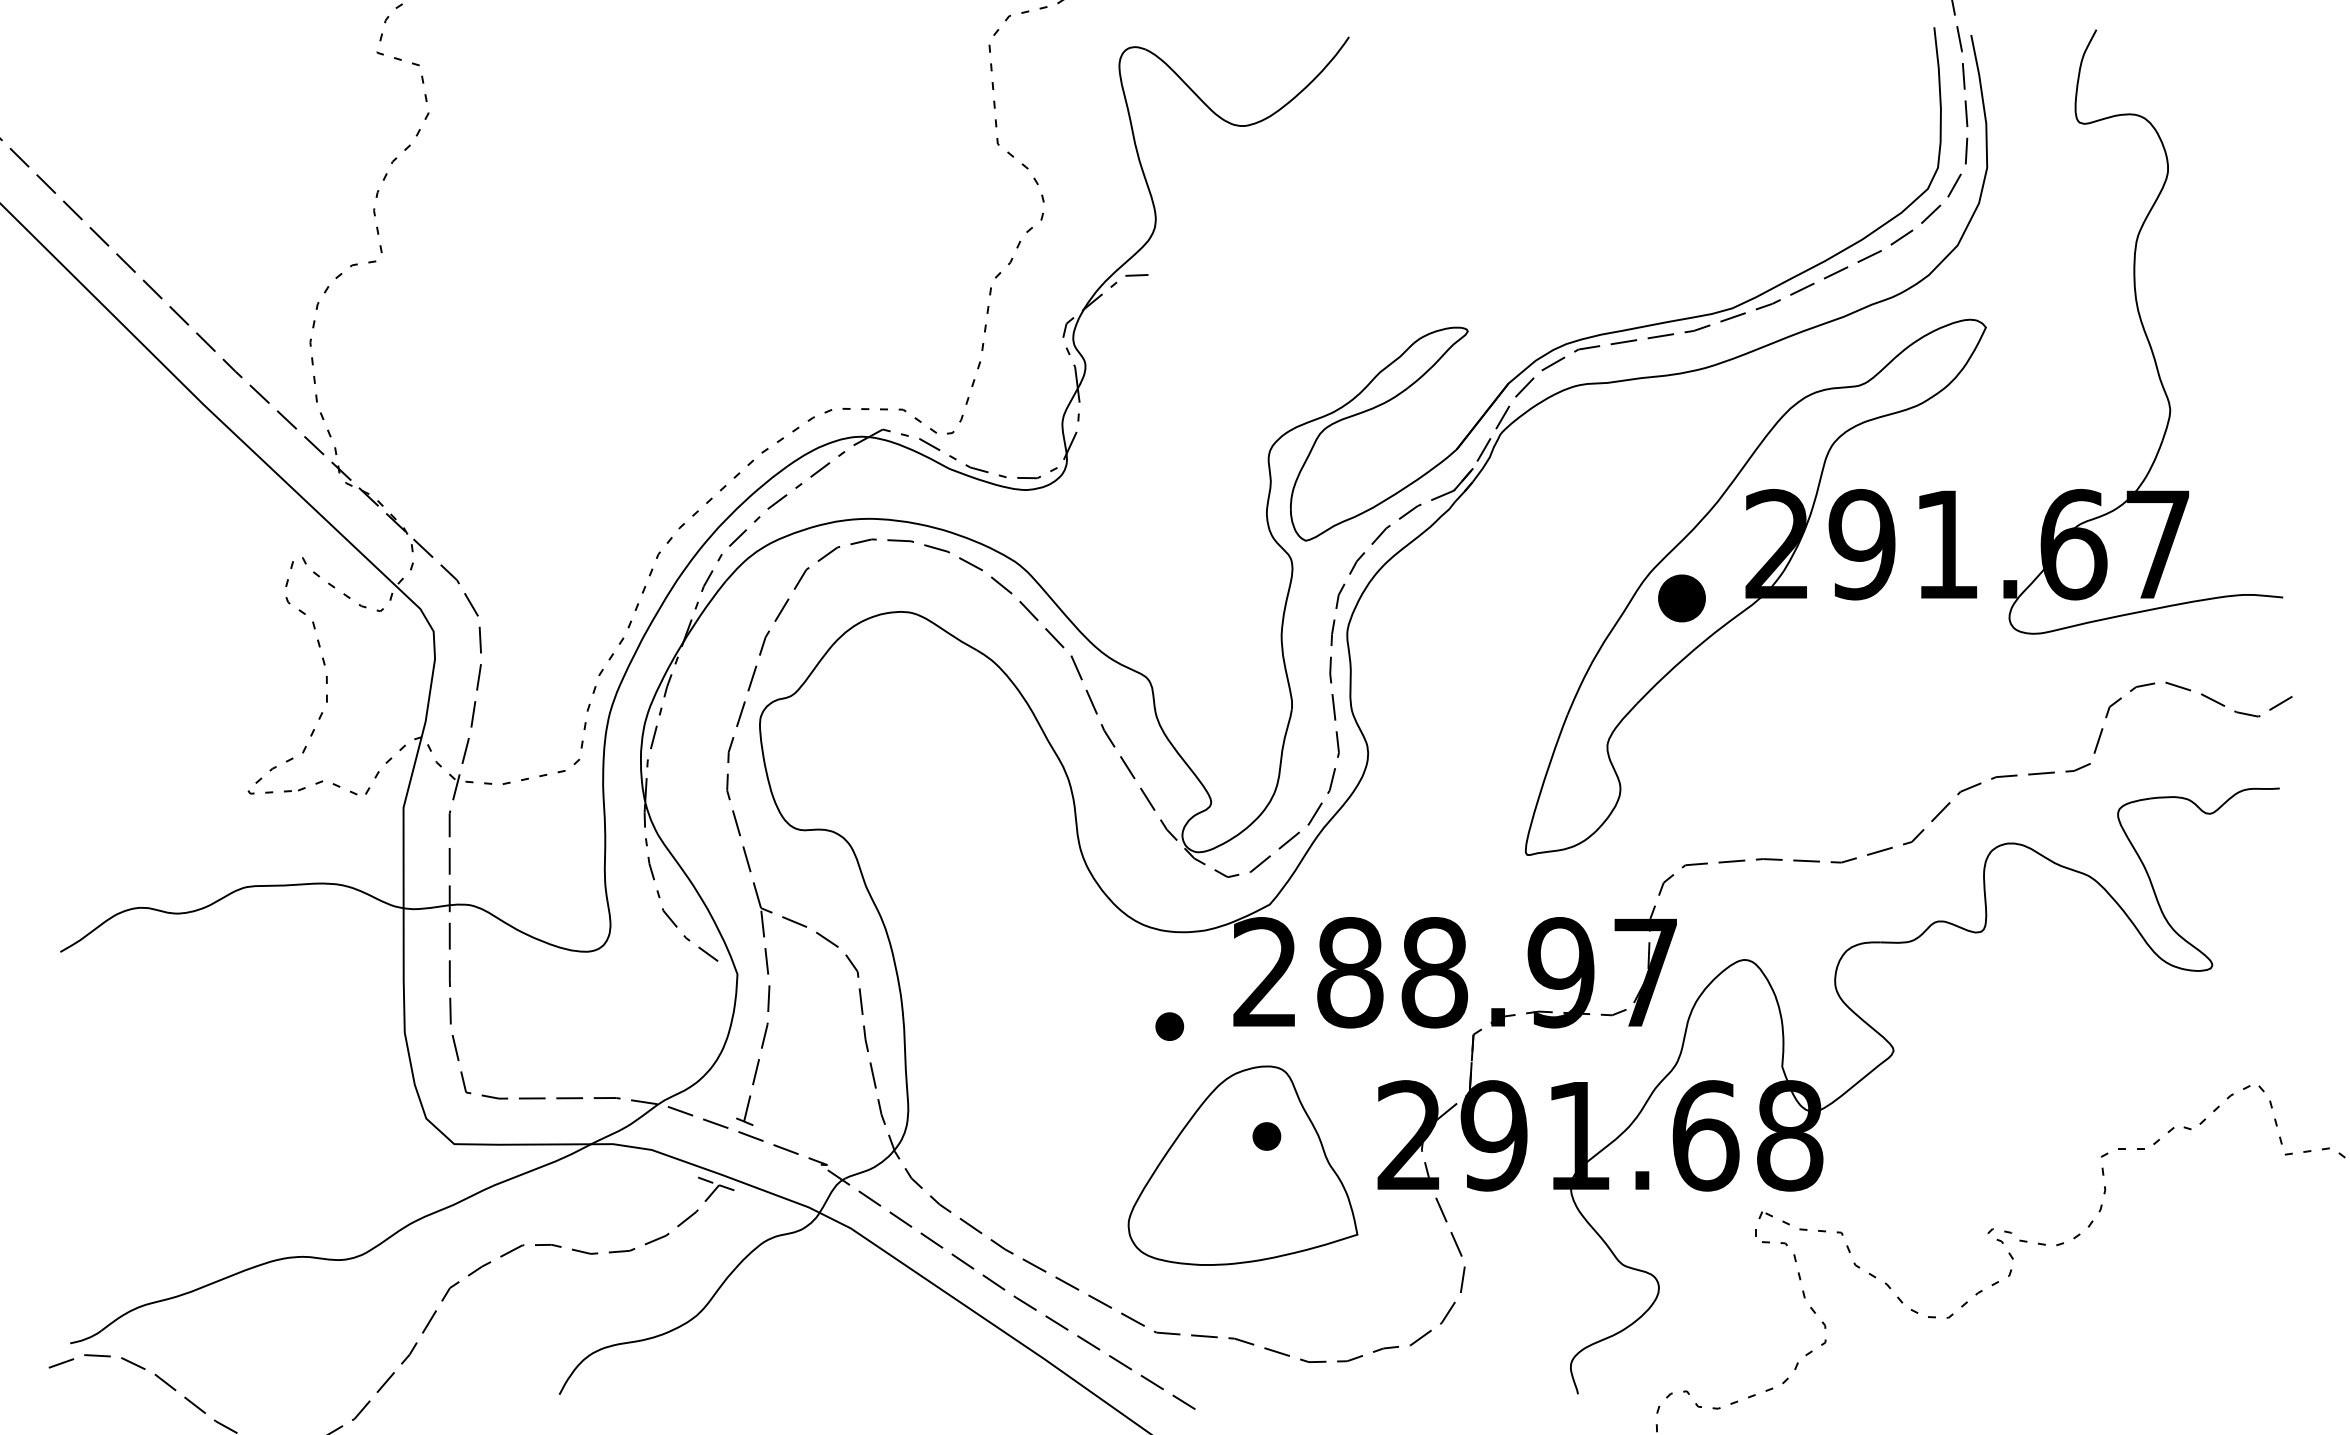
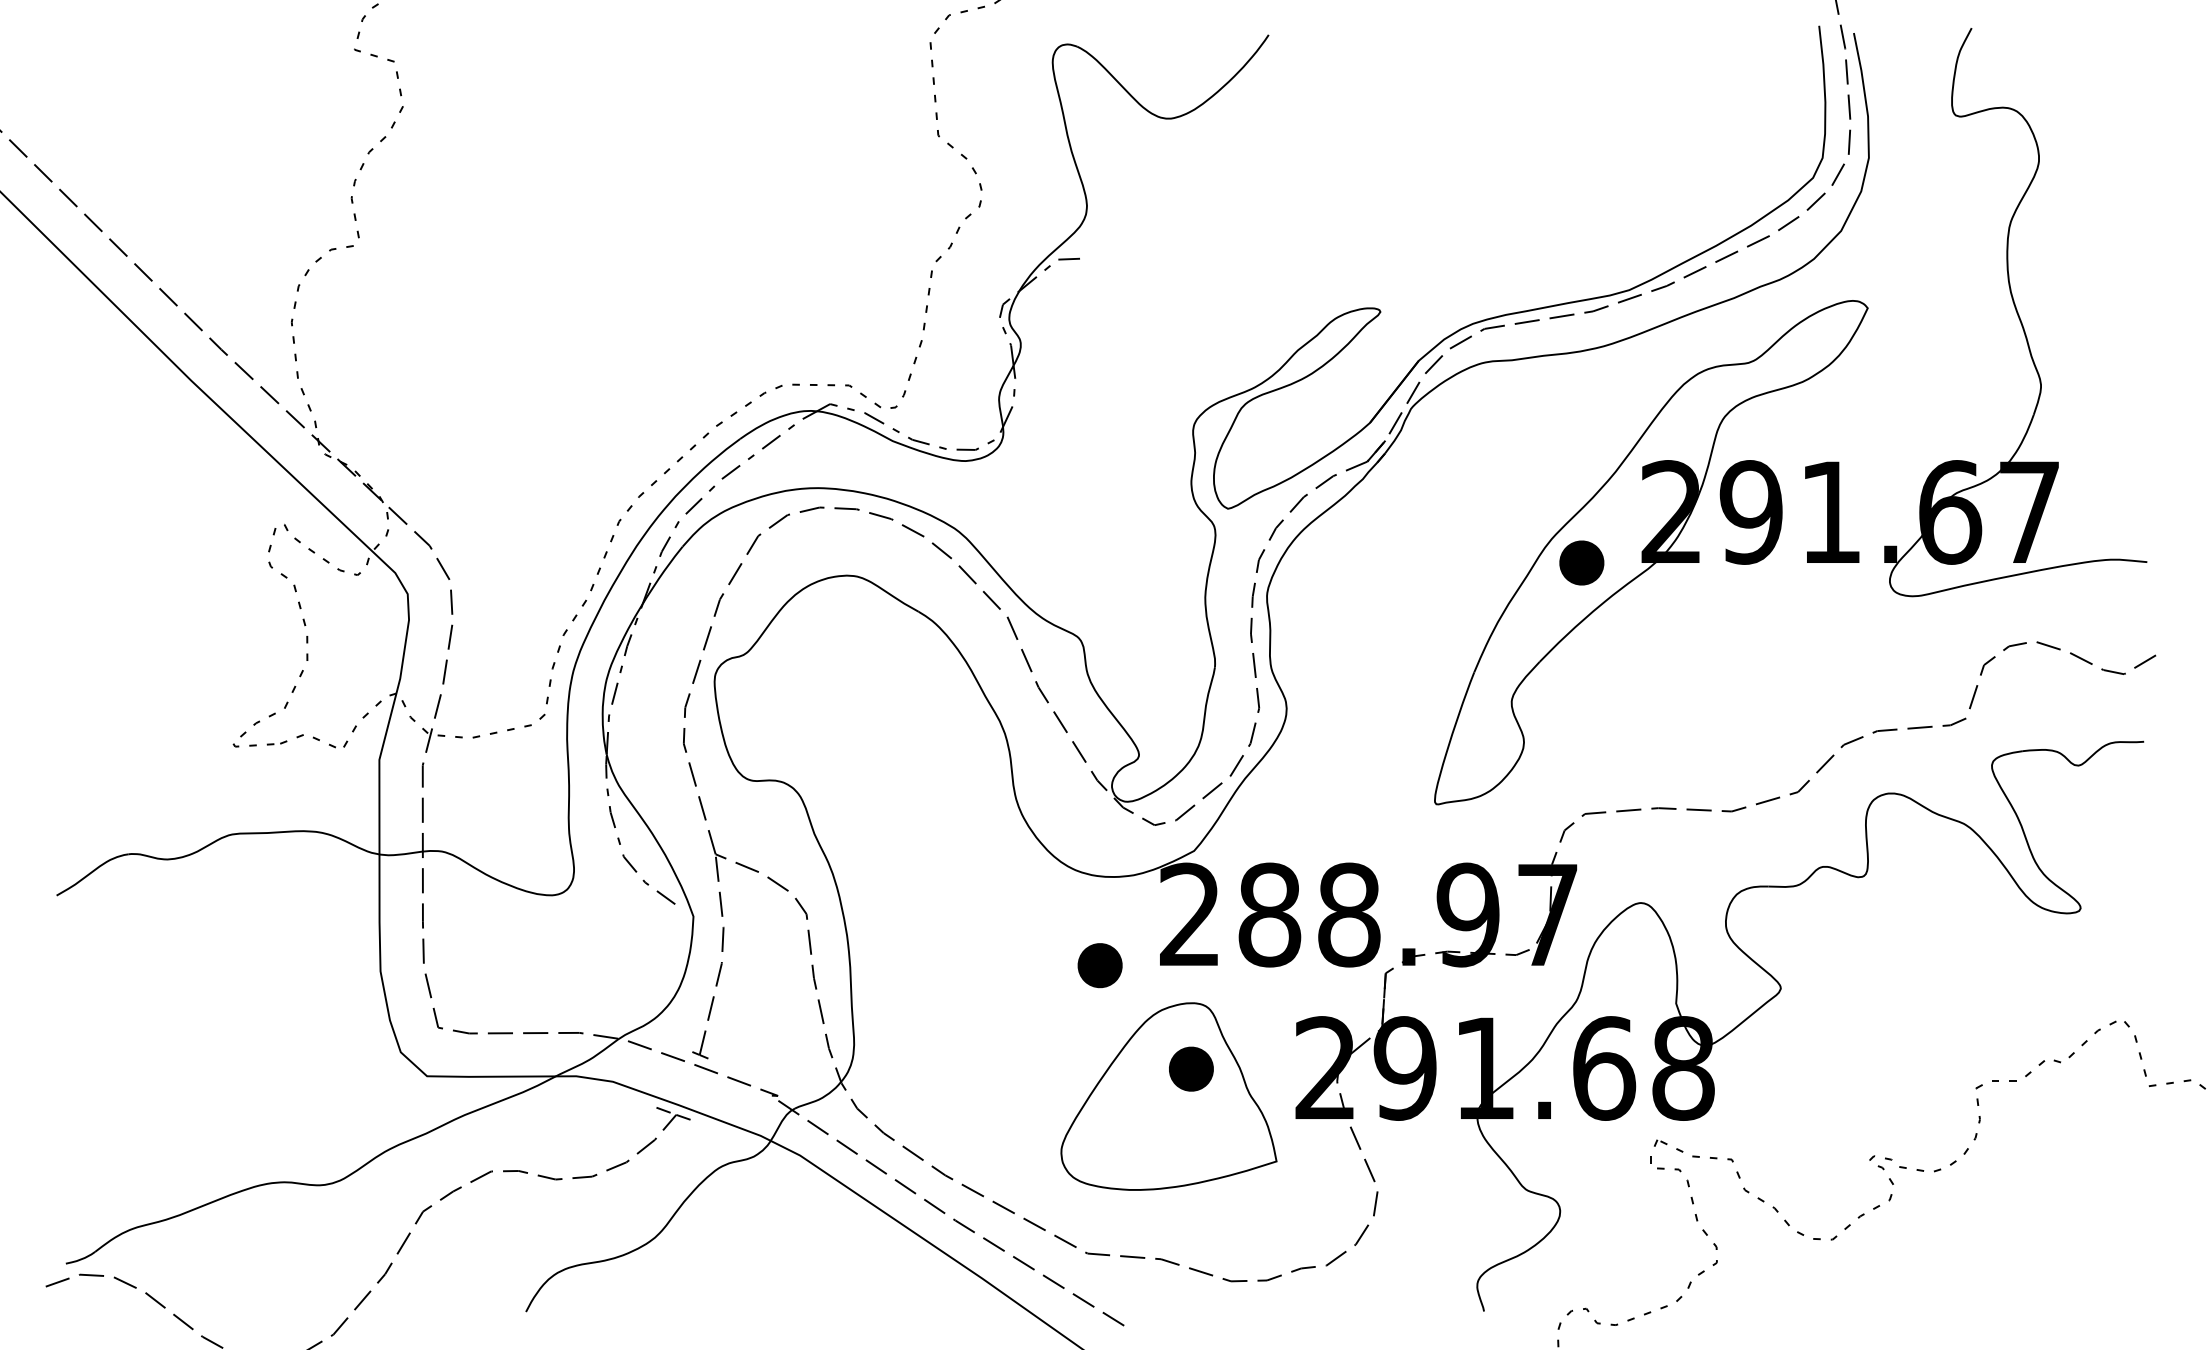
part: (1169, 1026) -> (1099, 965), size x1.67
part: (1266, 1135) -> (1191, 1068), size x1.67

